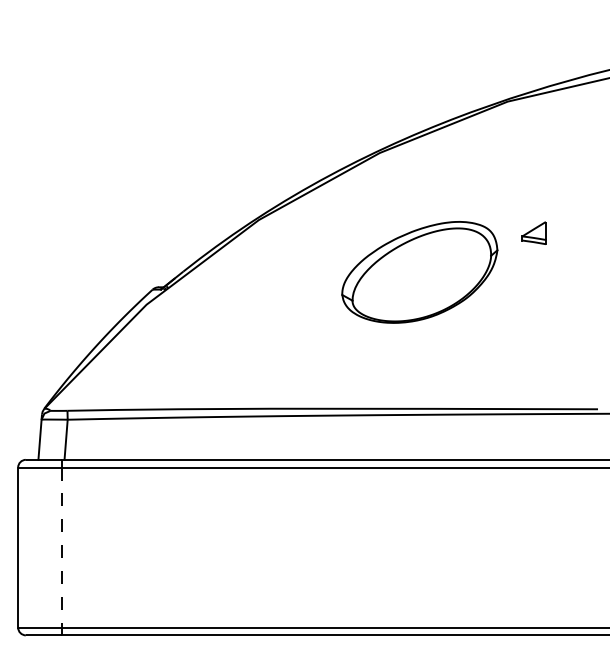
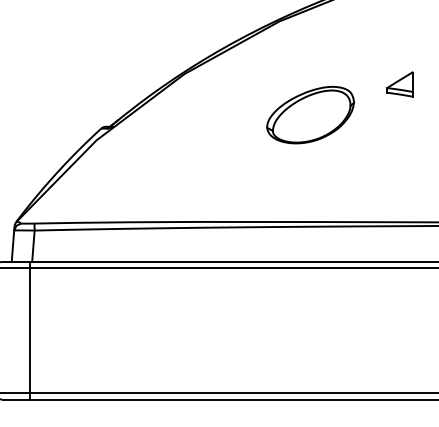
part: (533, 232) -> (399, 83), size x1.43
part: (419, 272) -> (310, 115), size x0.71
line: (61, 547) -> (29, 330), dashed -> solid

